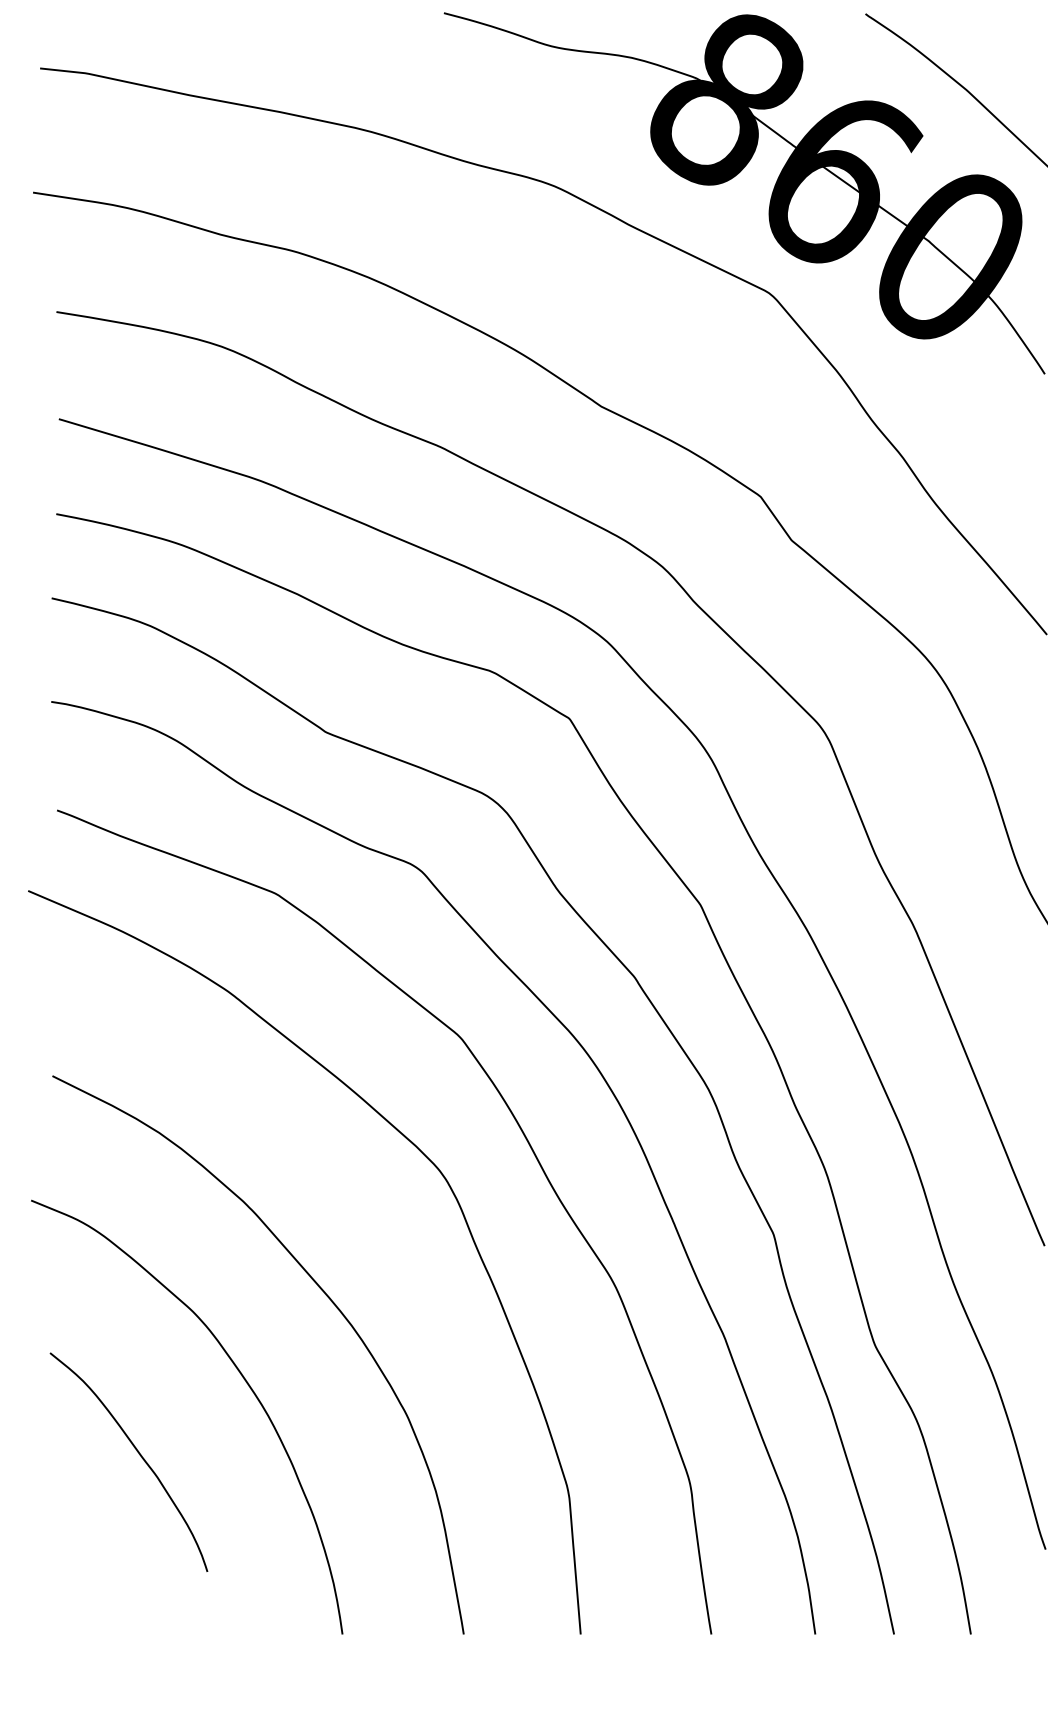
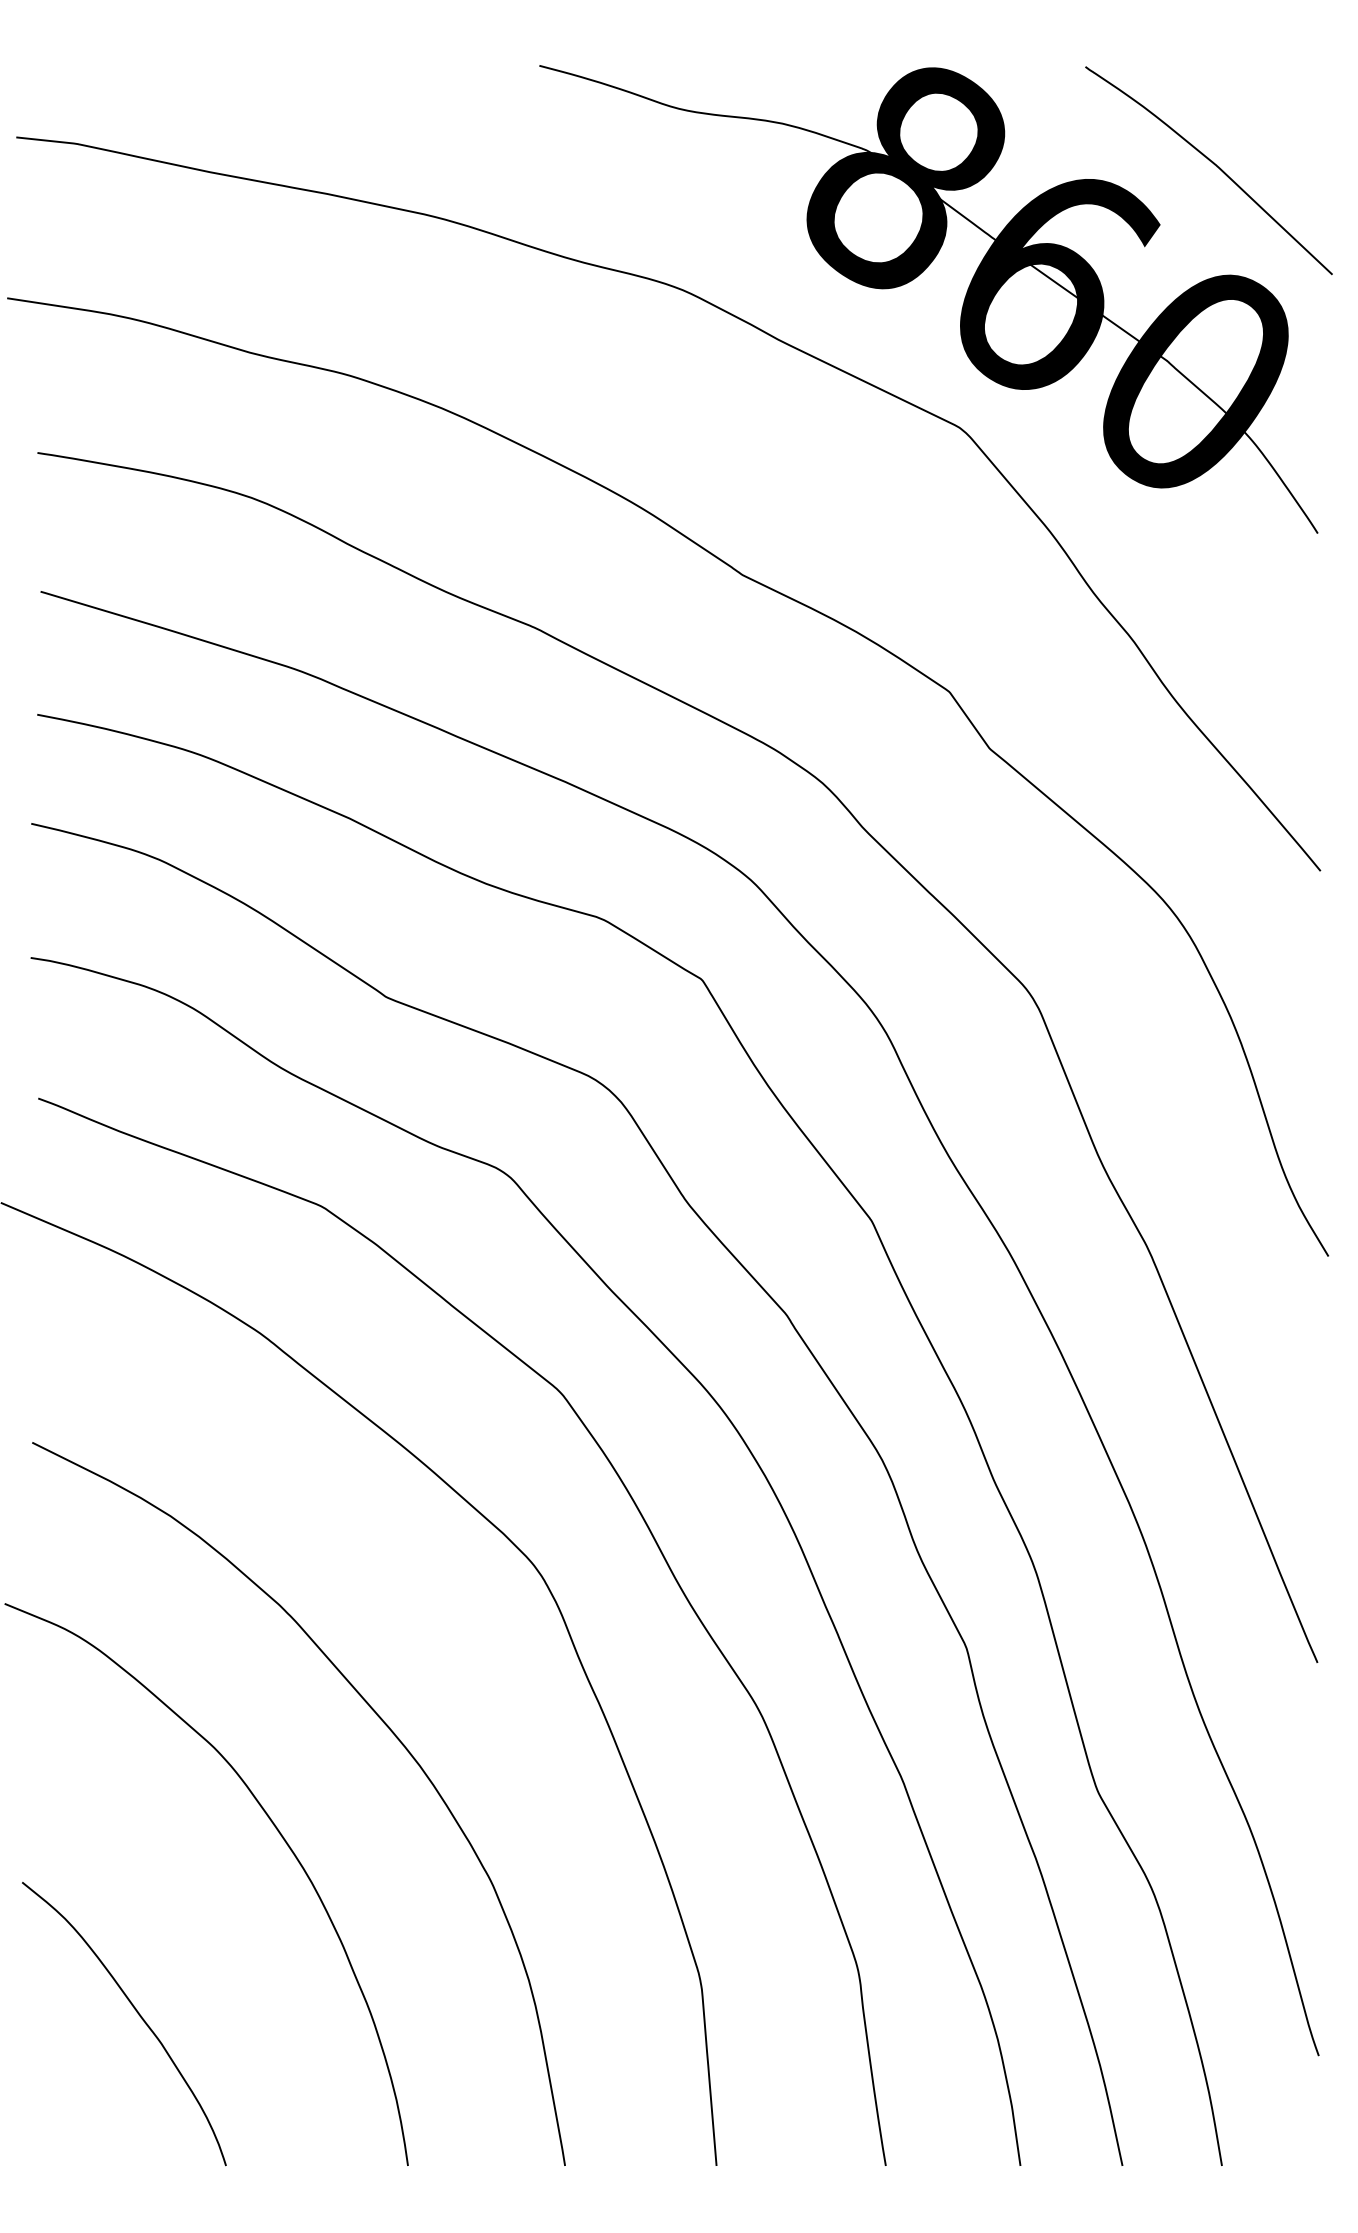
curve: (139, 1455) -> (138, 2015), moved

